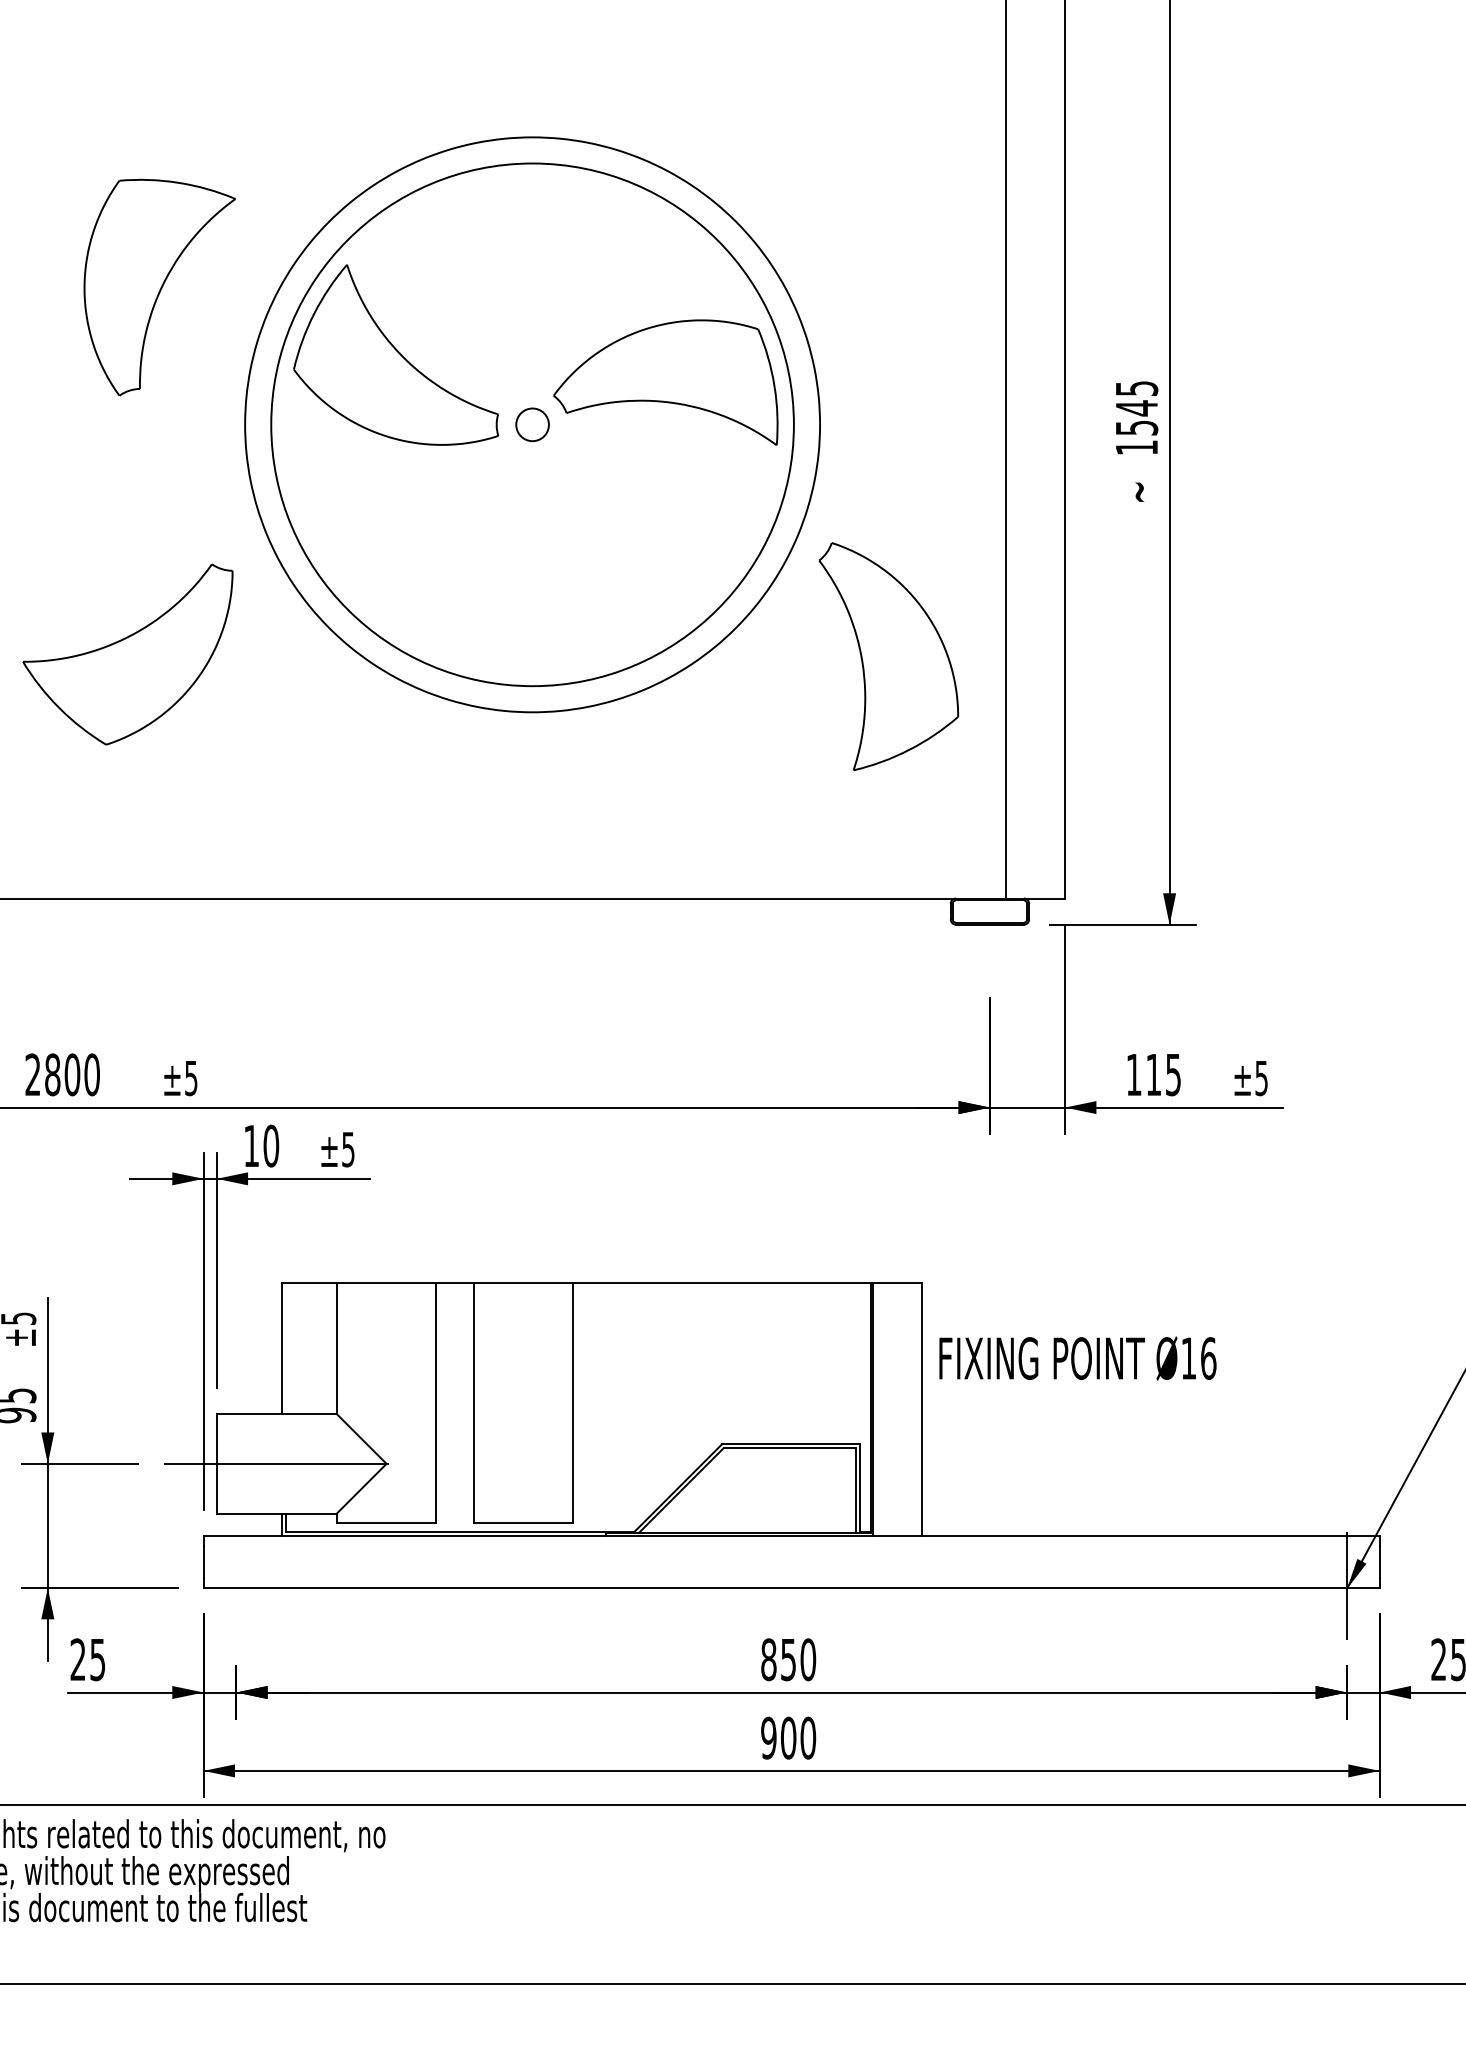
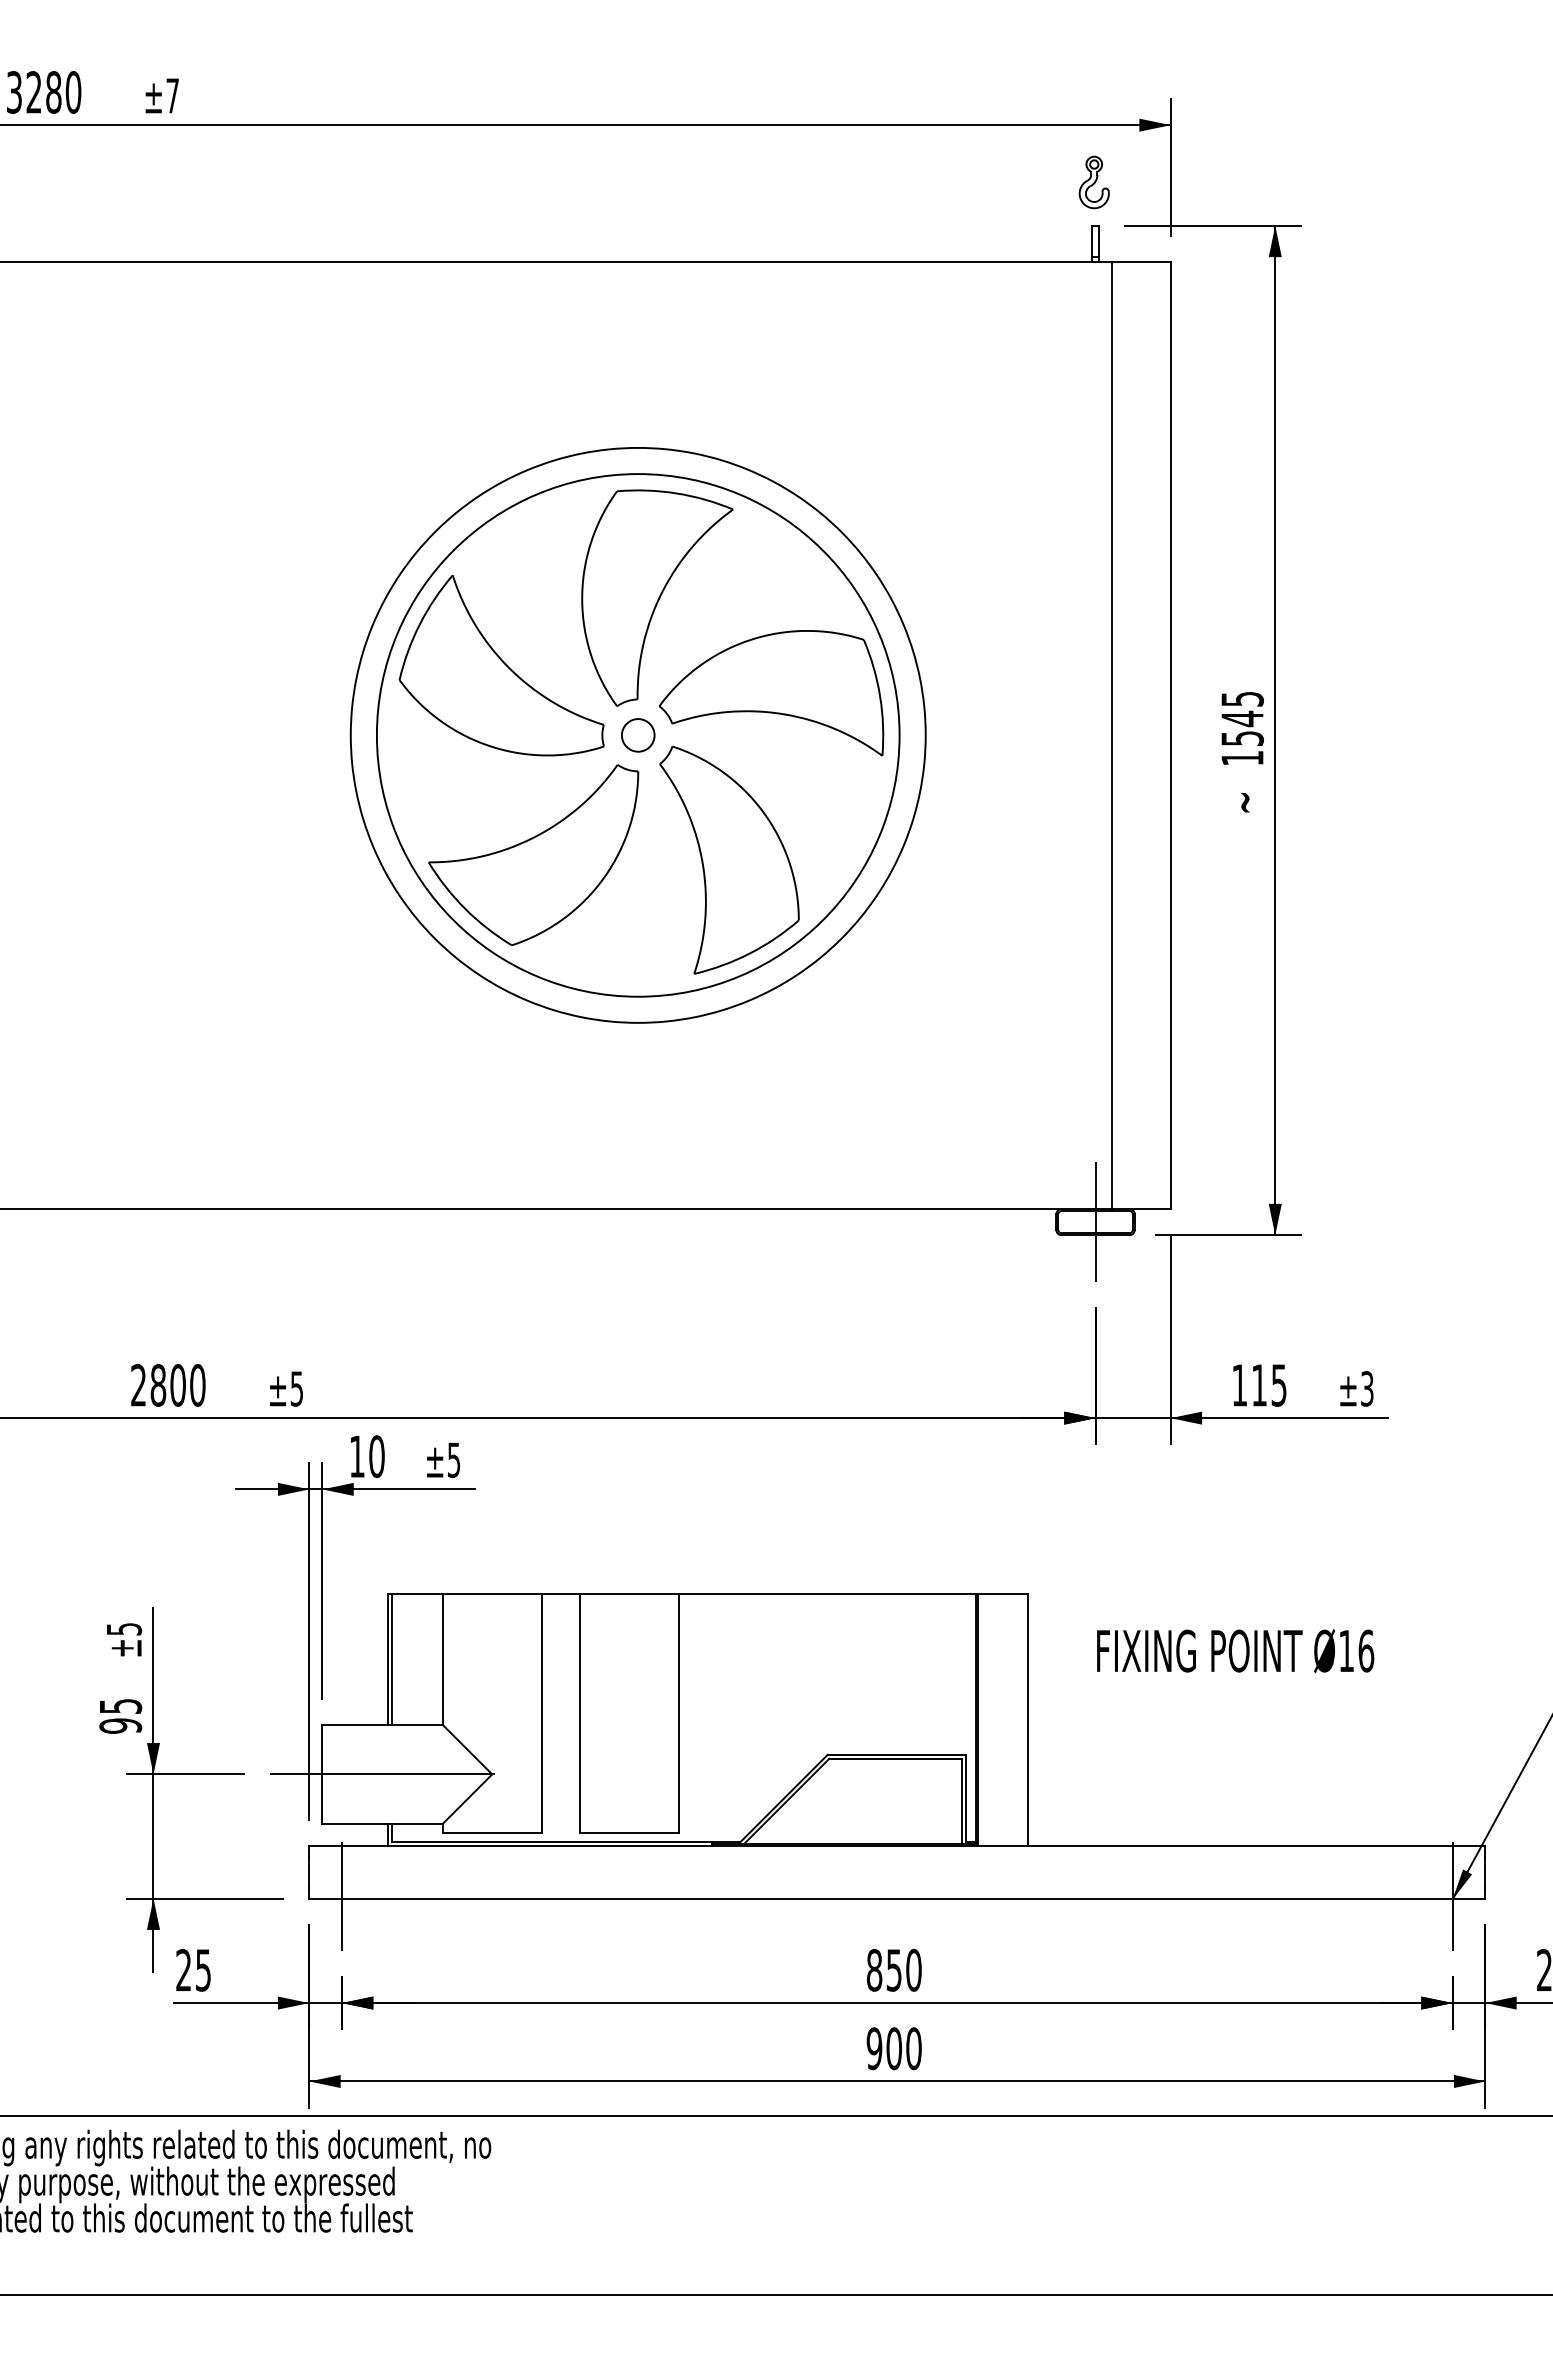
part: (159, 286) -> (657, 597), moved
part: (127, 653) -> (533, 854), moved
part: (888, 655) -> (729, 859), moved
line: (989, 911) -> (1095, 1222), added
text: (1261, 1077) -> (1367, 1388), ±5 -> ±3
line: (285, 1347) -> (391, 1658), added
text: (1077, 1357) -> (1235, 1650), moved
line: (235, 1585) -> (341, 1896), added

